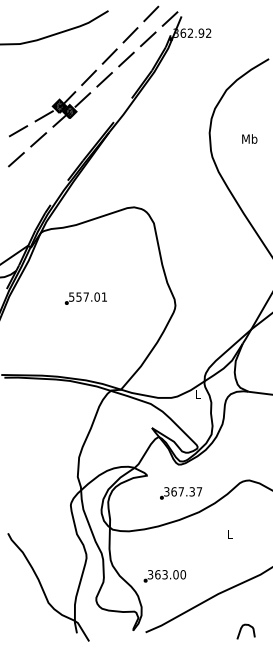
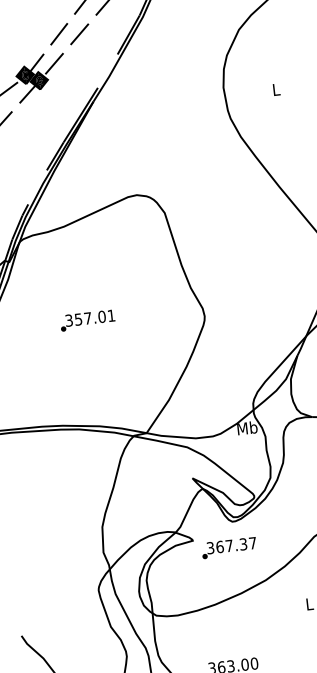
text: (249, 138) -> (275, 89), Mb -> L
text: (71, 296) -> (68, 319), 557.01 -> 357.01
text: (197, 394) -> (246, 428), L -> Mb
text: (181, 493) -> (229, 548), moved

